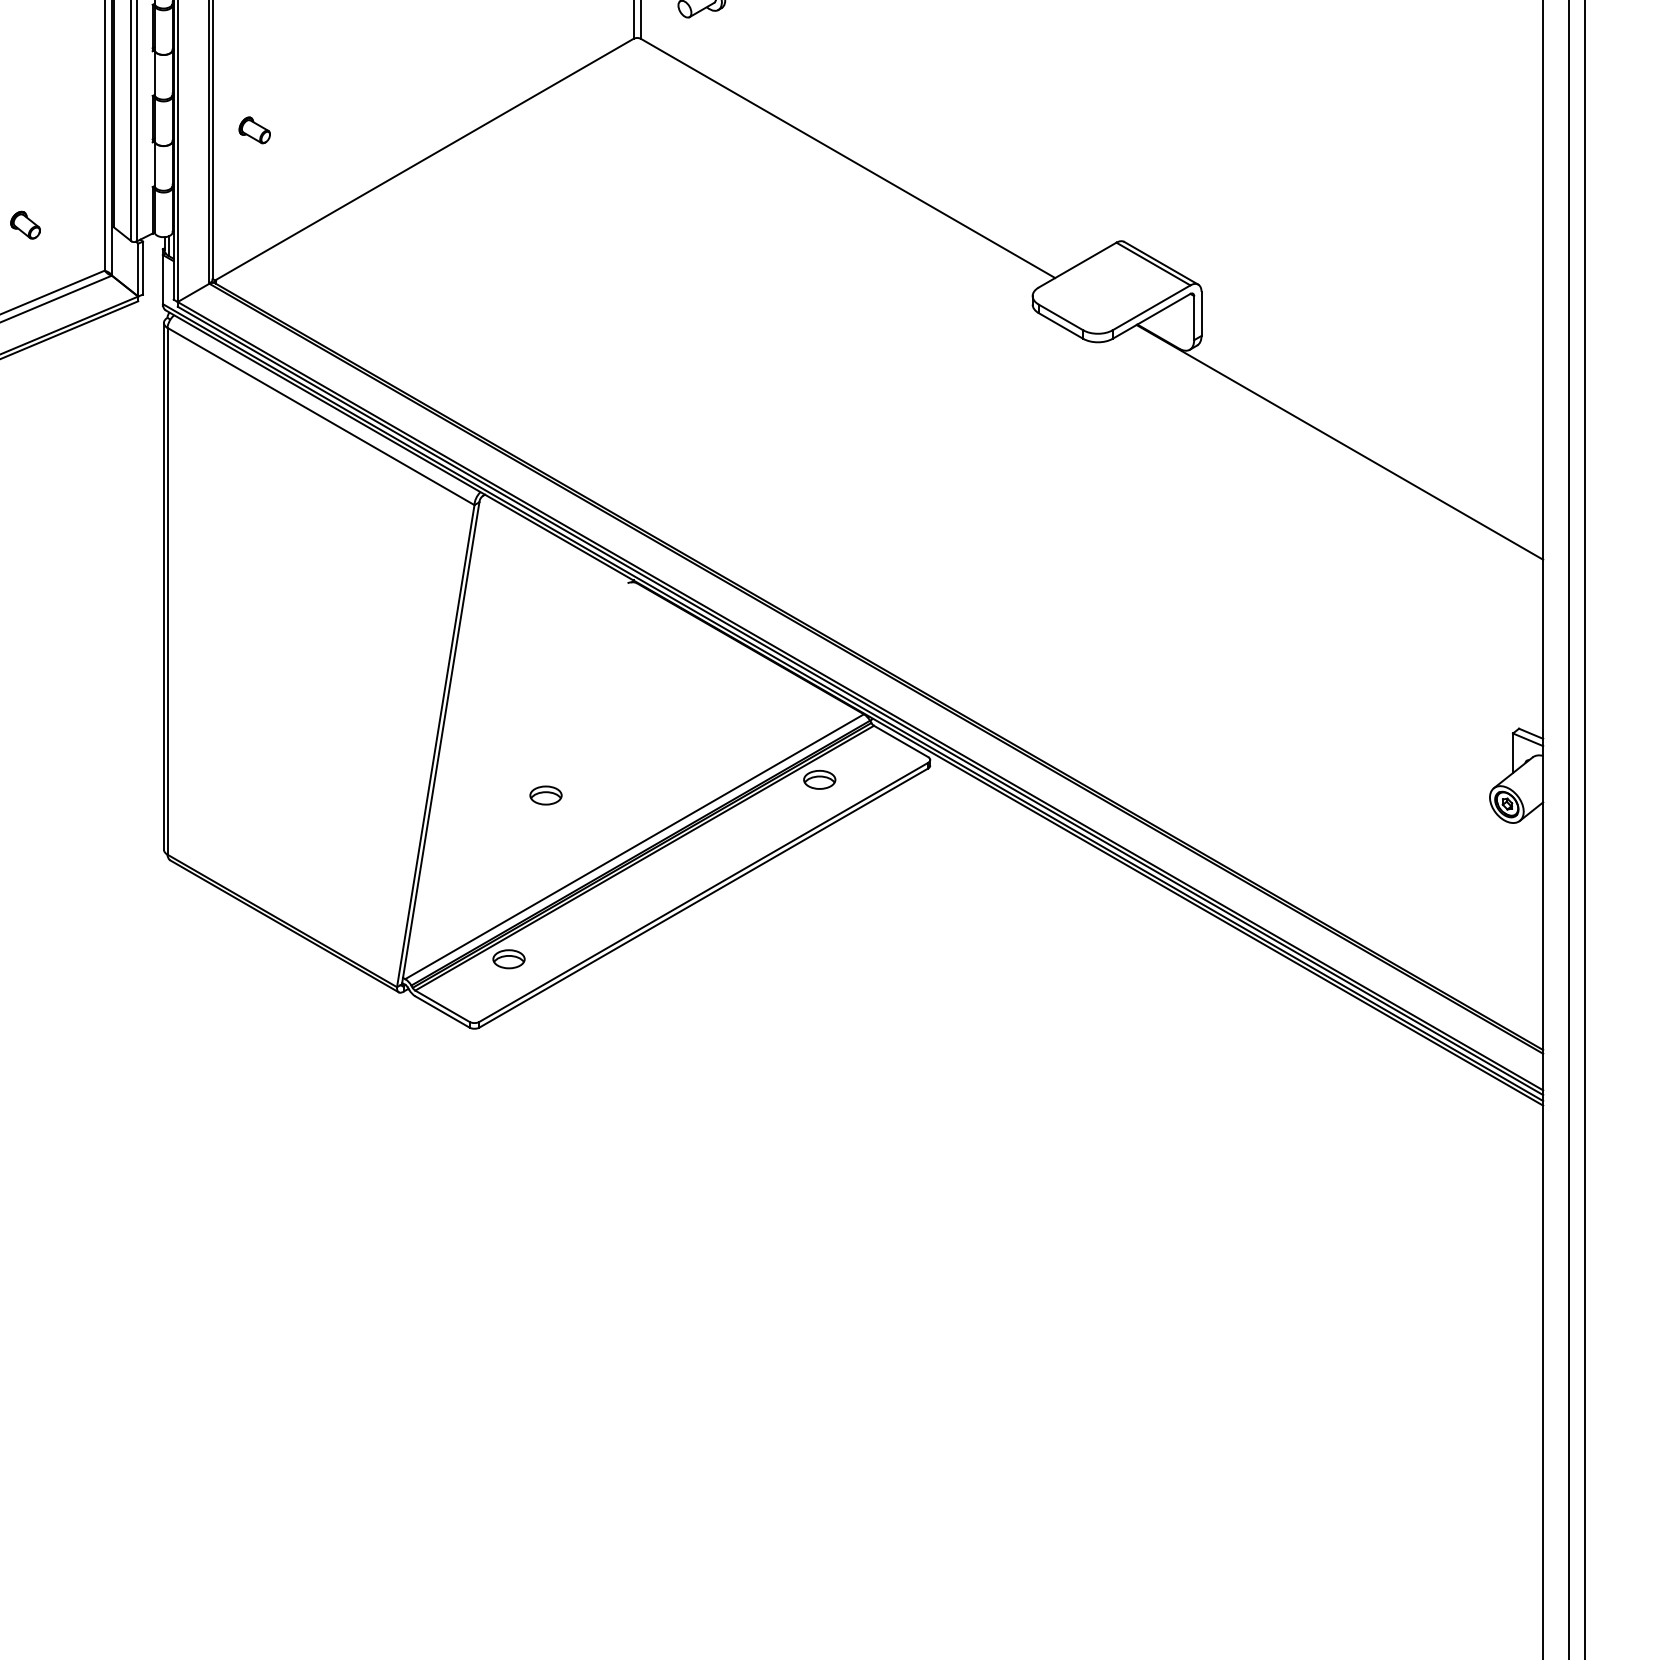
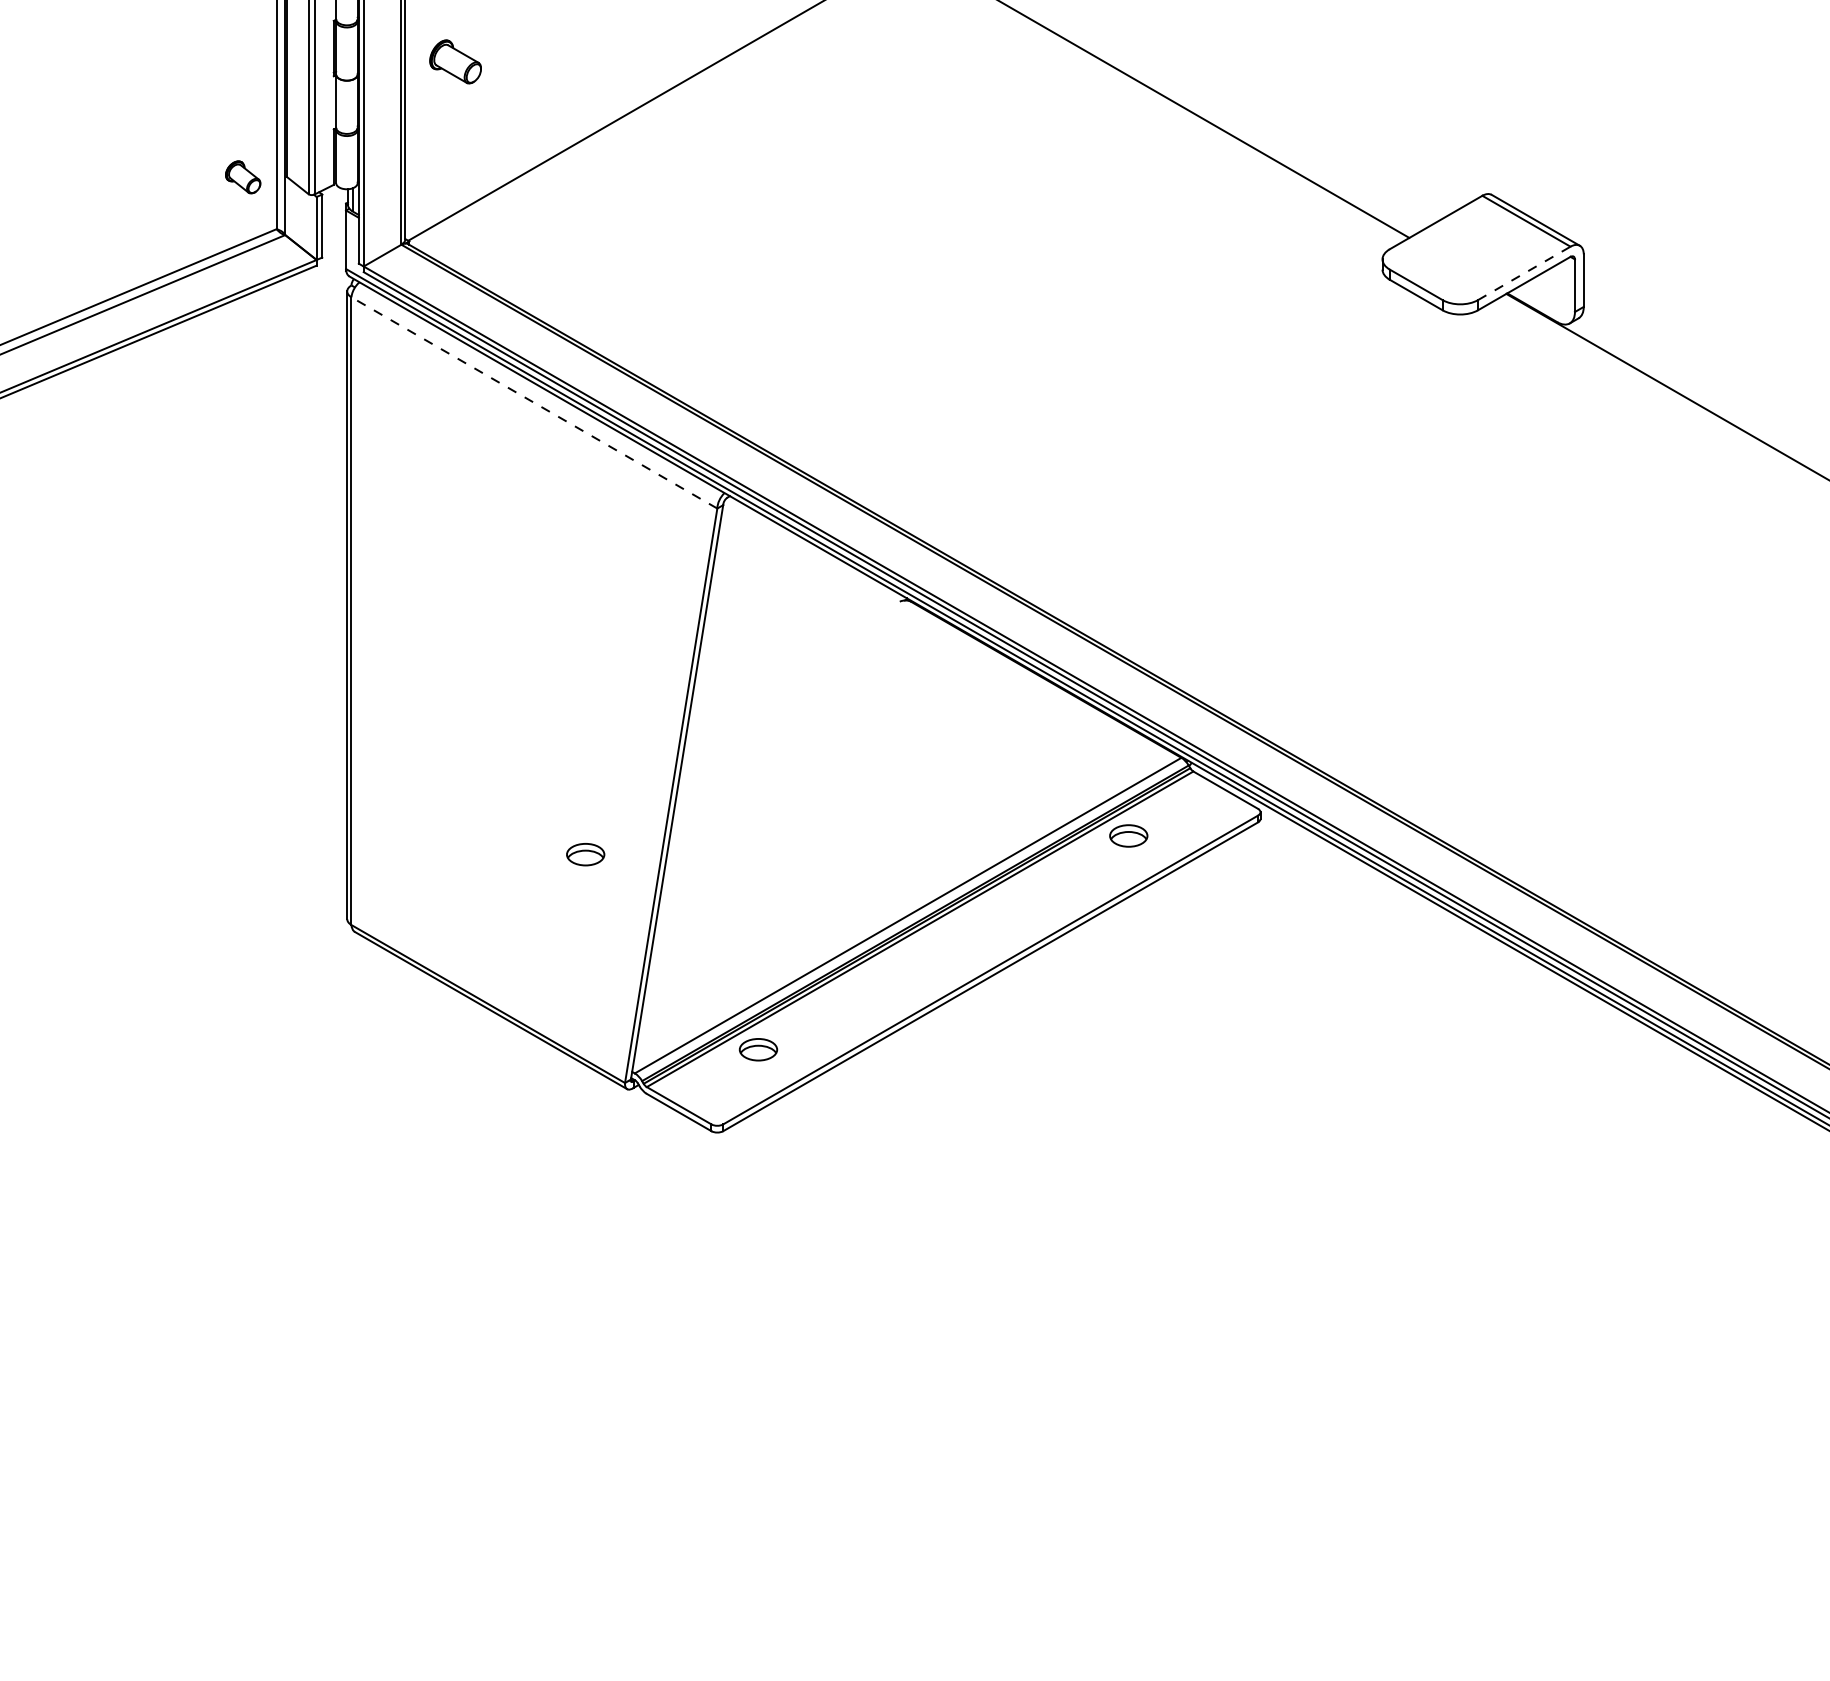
part: (254, 130) -> (455, 62), size x1.4
part: (25, 224) -> (243, 176), moved
line: (1151, 307) -> (1524, 273), solid -> dashed
line: (320, 416) -> (533, 402), solid -> dashed
part: (545, 795) -> (585, 854), moved

